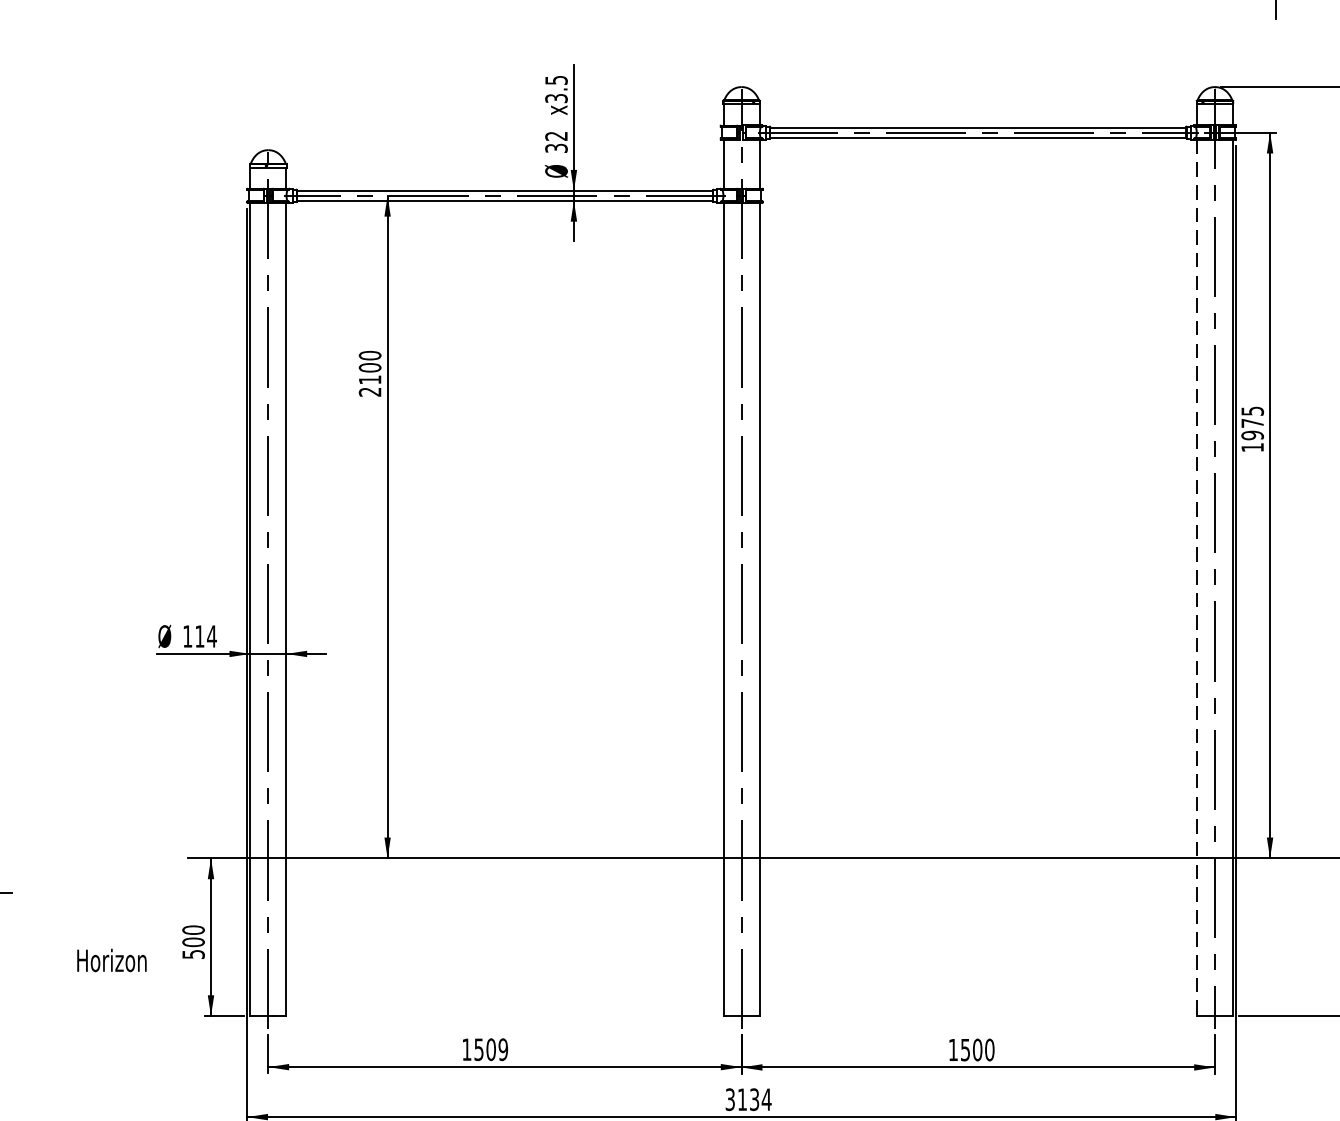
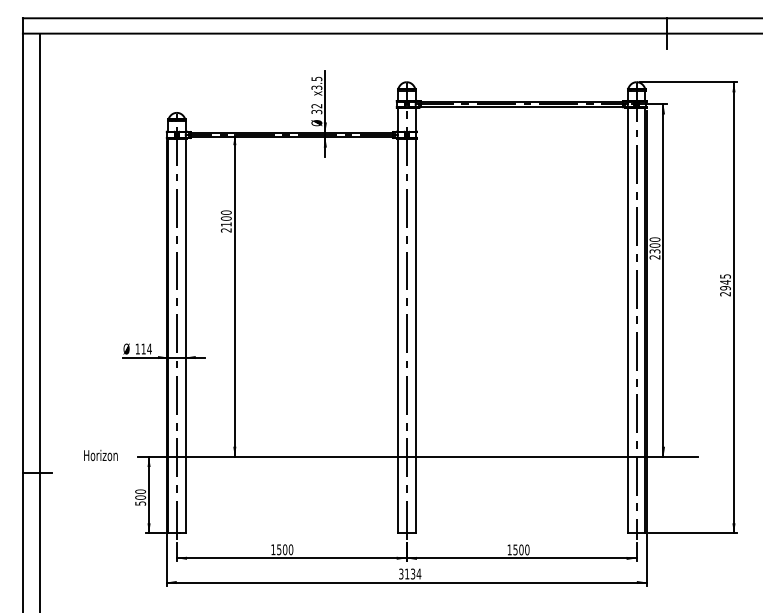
text: (1251, 429) -> (654, 248), 1975 -> 2300
line: (1196, 577) -> (627, 320), dashed -> solid
text: (111, 960) -> (100, 455), moved
text: (502, 1051) -> (290, 550), 1509 -> 1500

